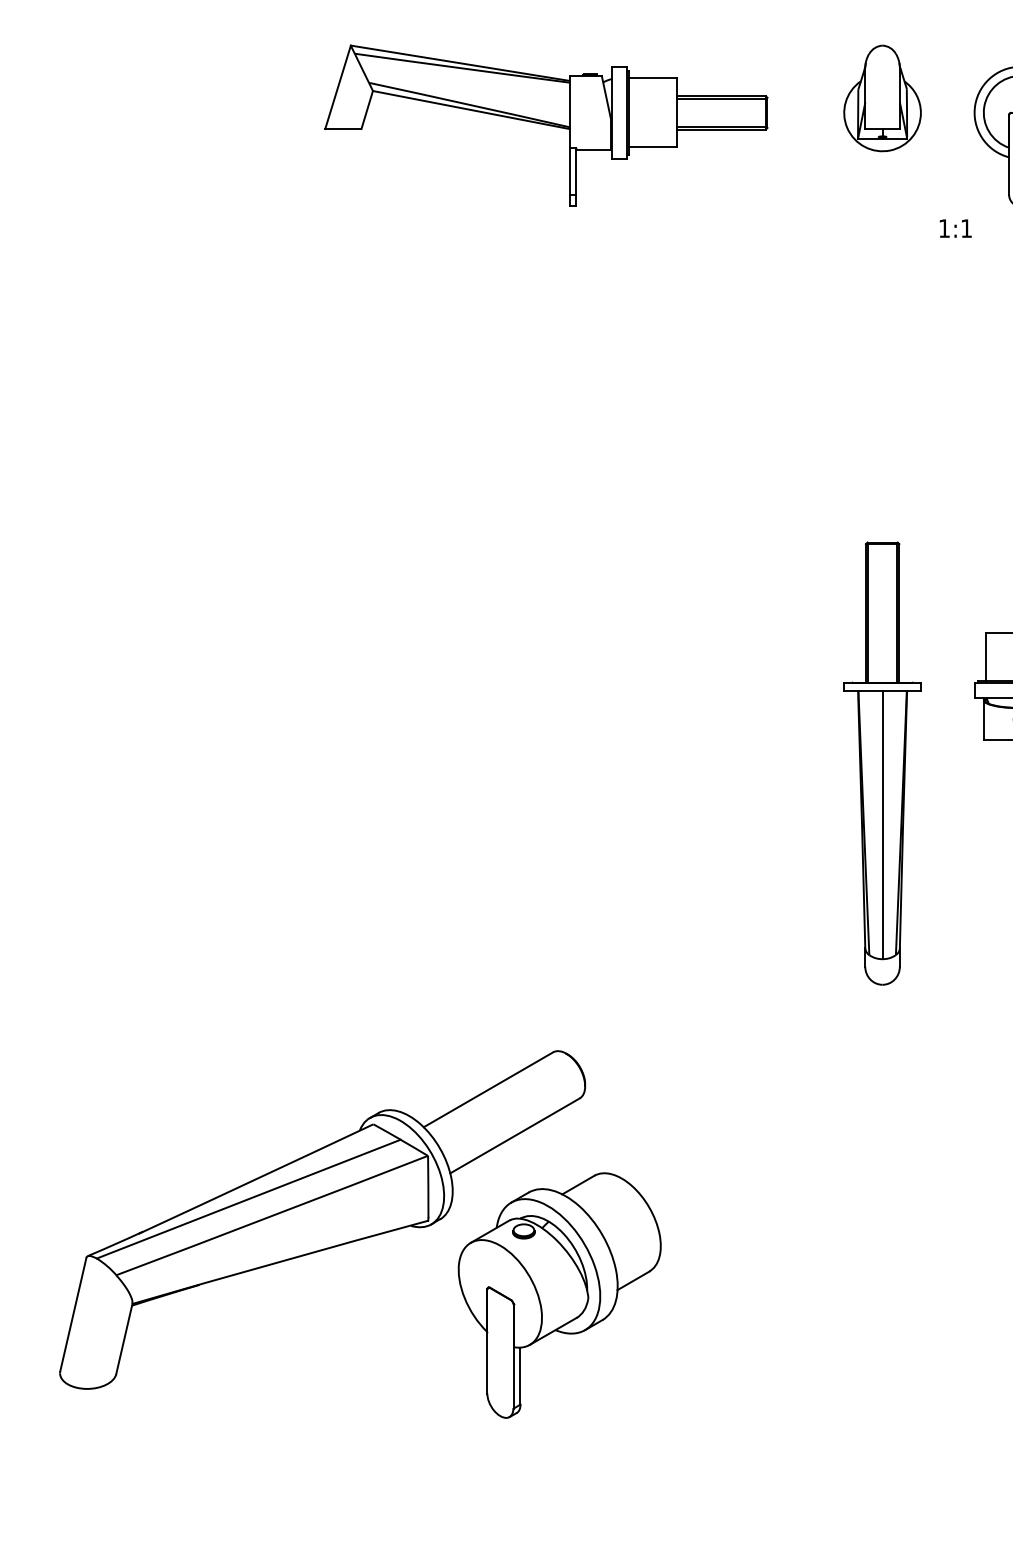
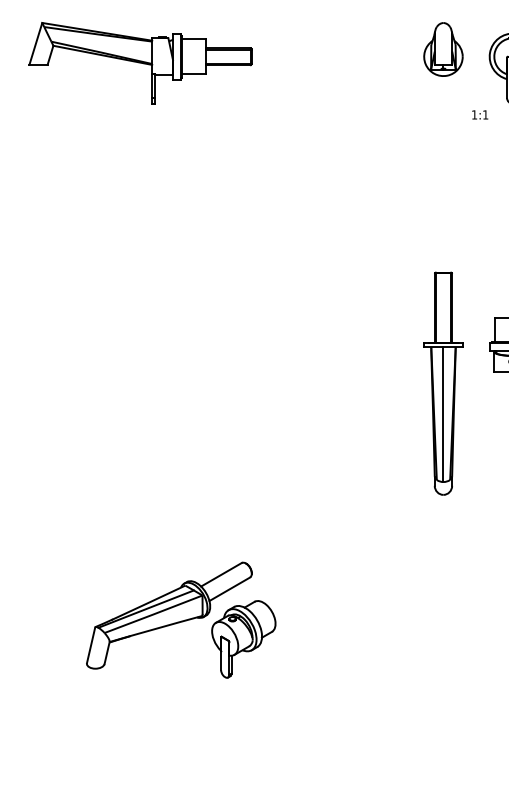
part: (546, 126) -> (140, 63), moved
part: (361, 1232) -> (181, 619), size x0.62

